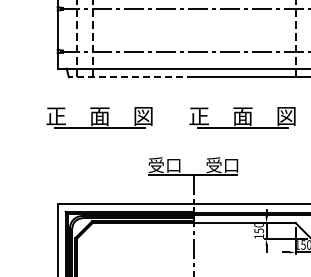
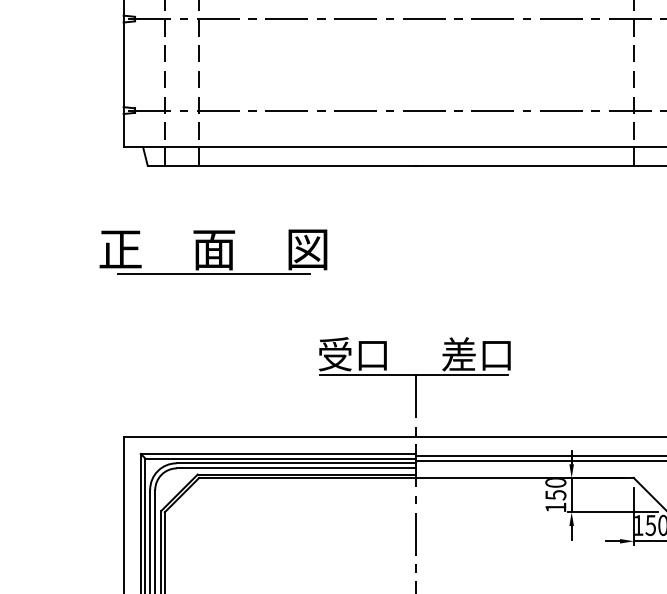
line: (131, 77) -> (282, 166), dashed -> solid
part: (242, 117) -> (520, 251), removed
text: (213, 165) -> (457, 354), 受口 -> 差口

